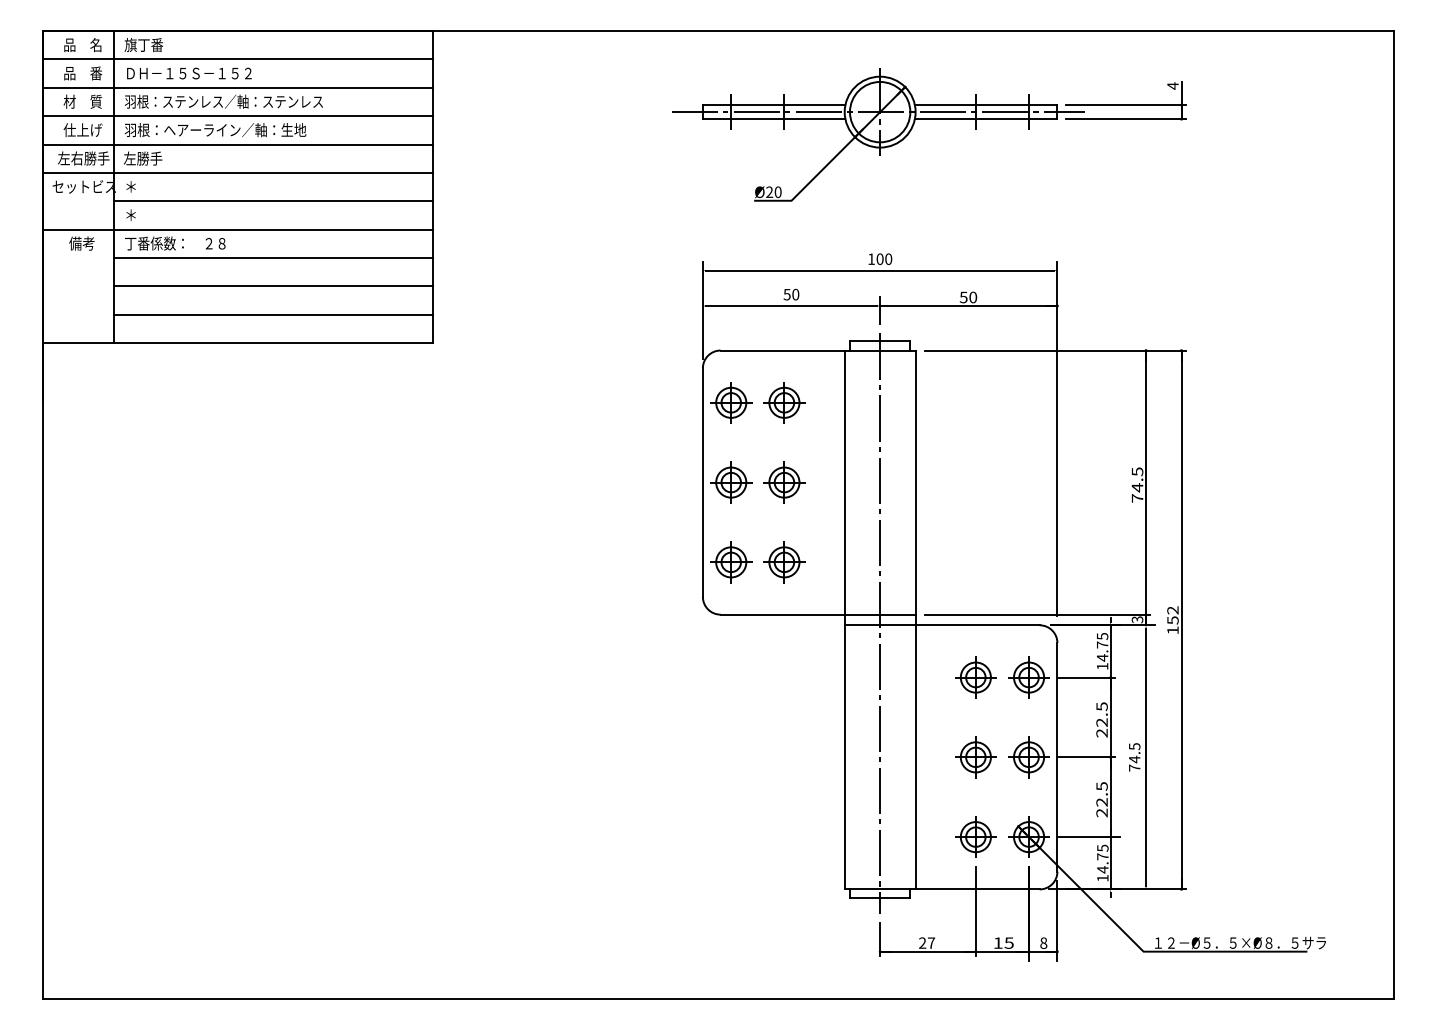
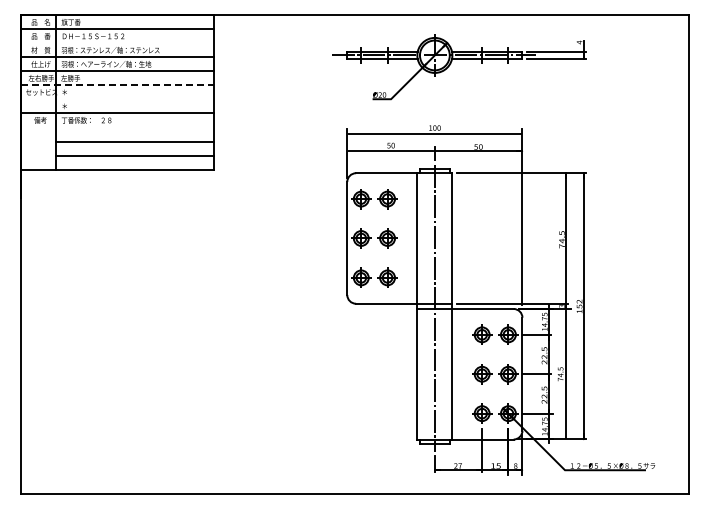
line: (237, 87) -> (117, 43), removed
line: (239, 172) -> (118, 85), solid -> dashed
line: (272, 201) -> (134, 99), removed
line: (272, 257) -> (134, 127), removed

